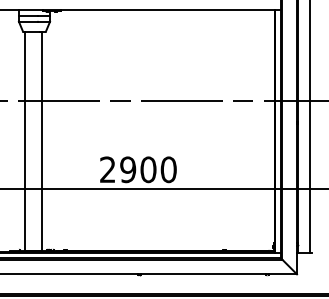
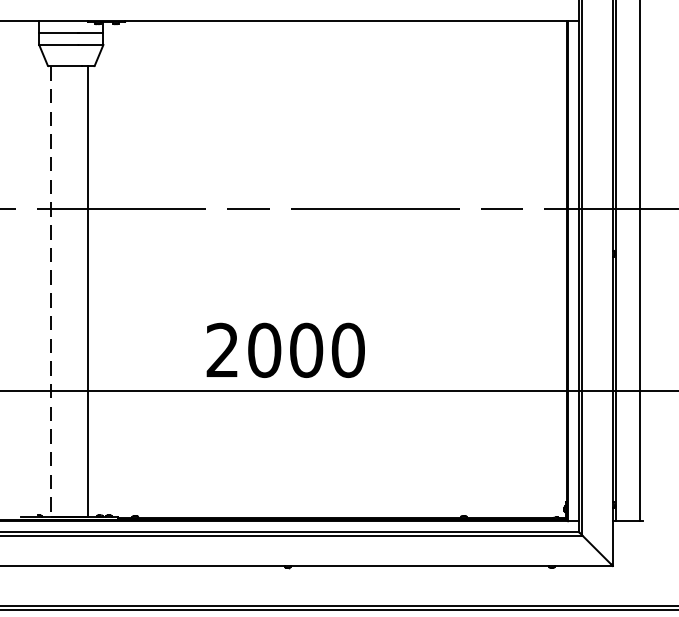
line: (24, 141) -> (50, 291), solid -> dashed
text: (128, 169) -> (265, 349), 2900 -> 2000

